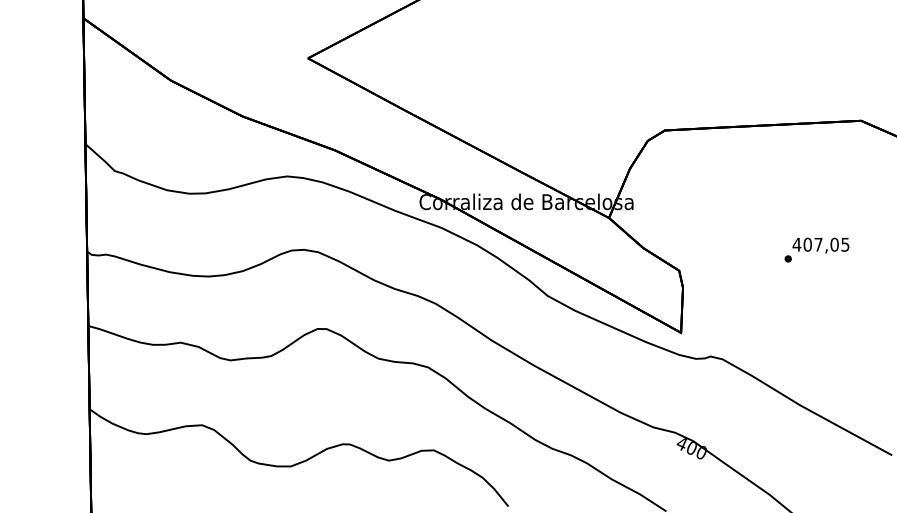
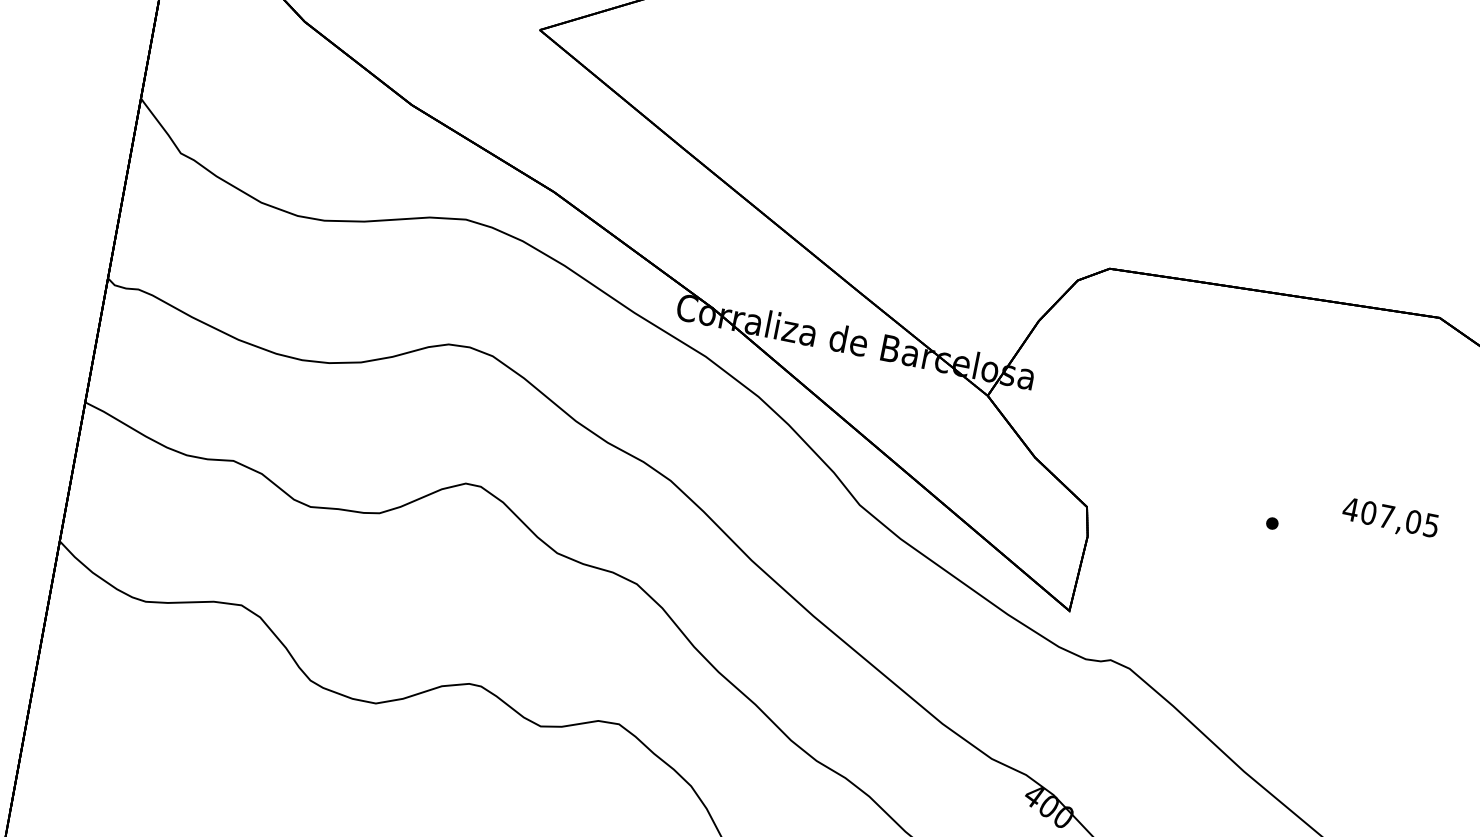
text: (820, 245) -> (1389, 518), moved

